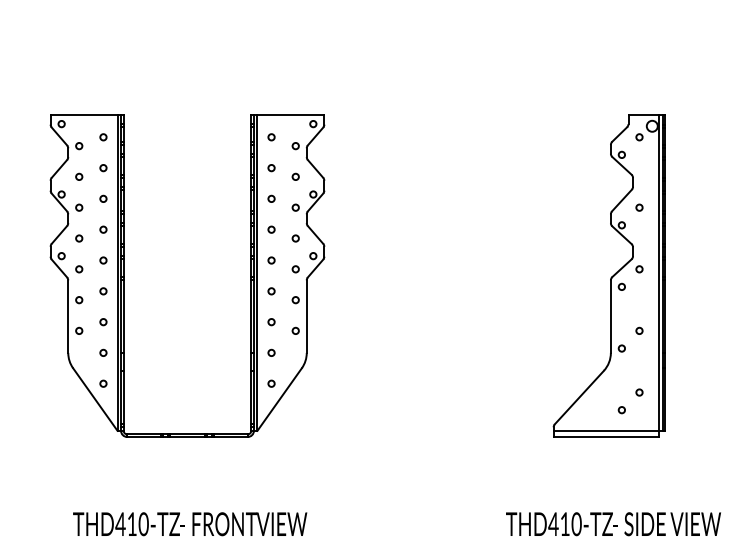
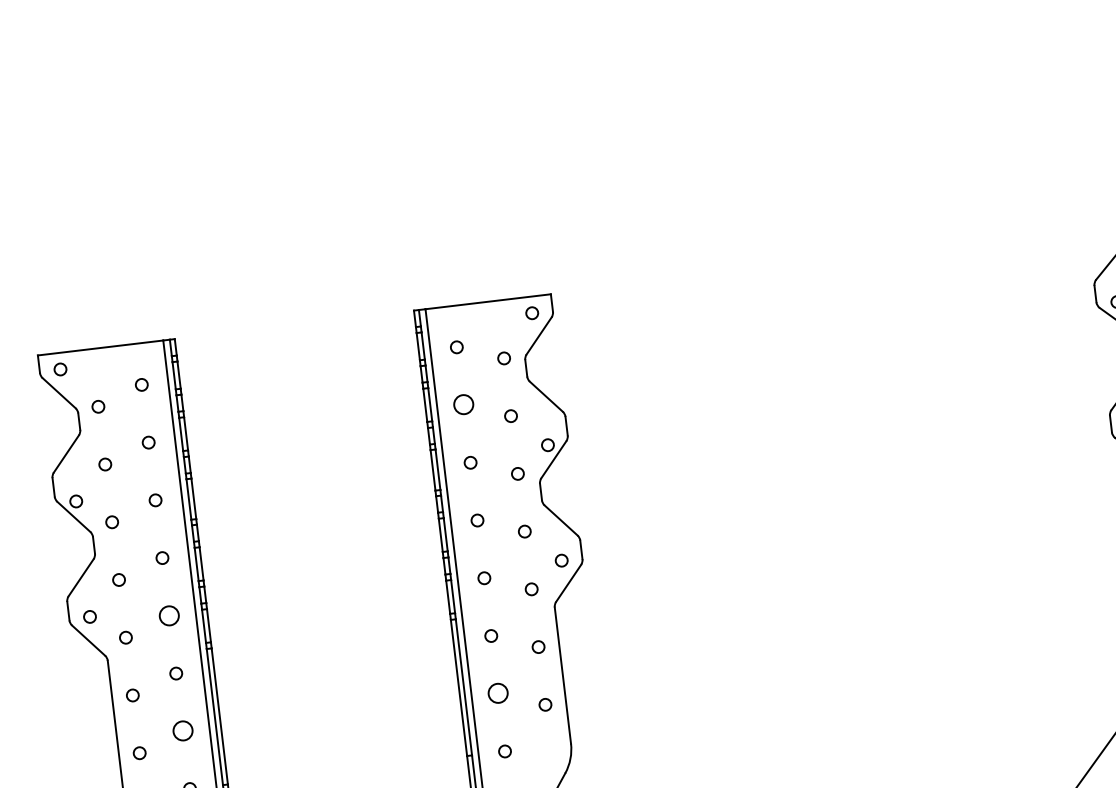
circle: (271, 168) -> (463, 405), size x1.6
circle: (103, 260) -> (169, 615), size x1.6
circle: (103, 322) -> (183, 731), size x1.6
circle: (271, 322) -> (498, 694), size x1.6

